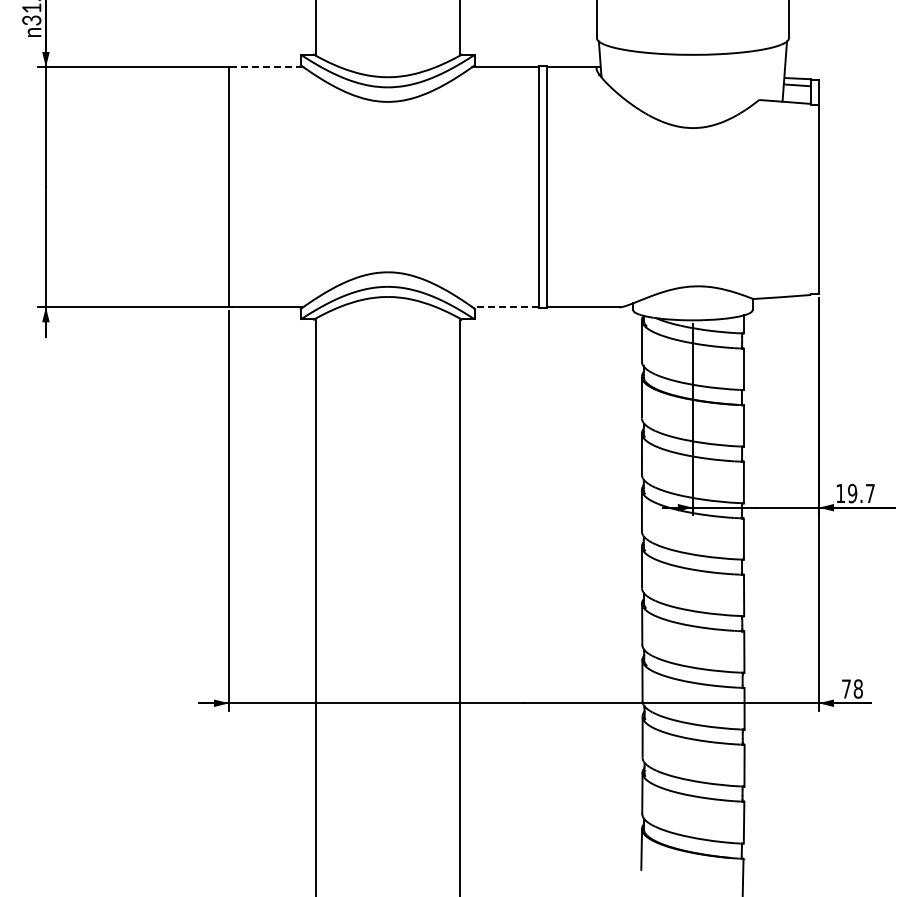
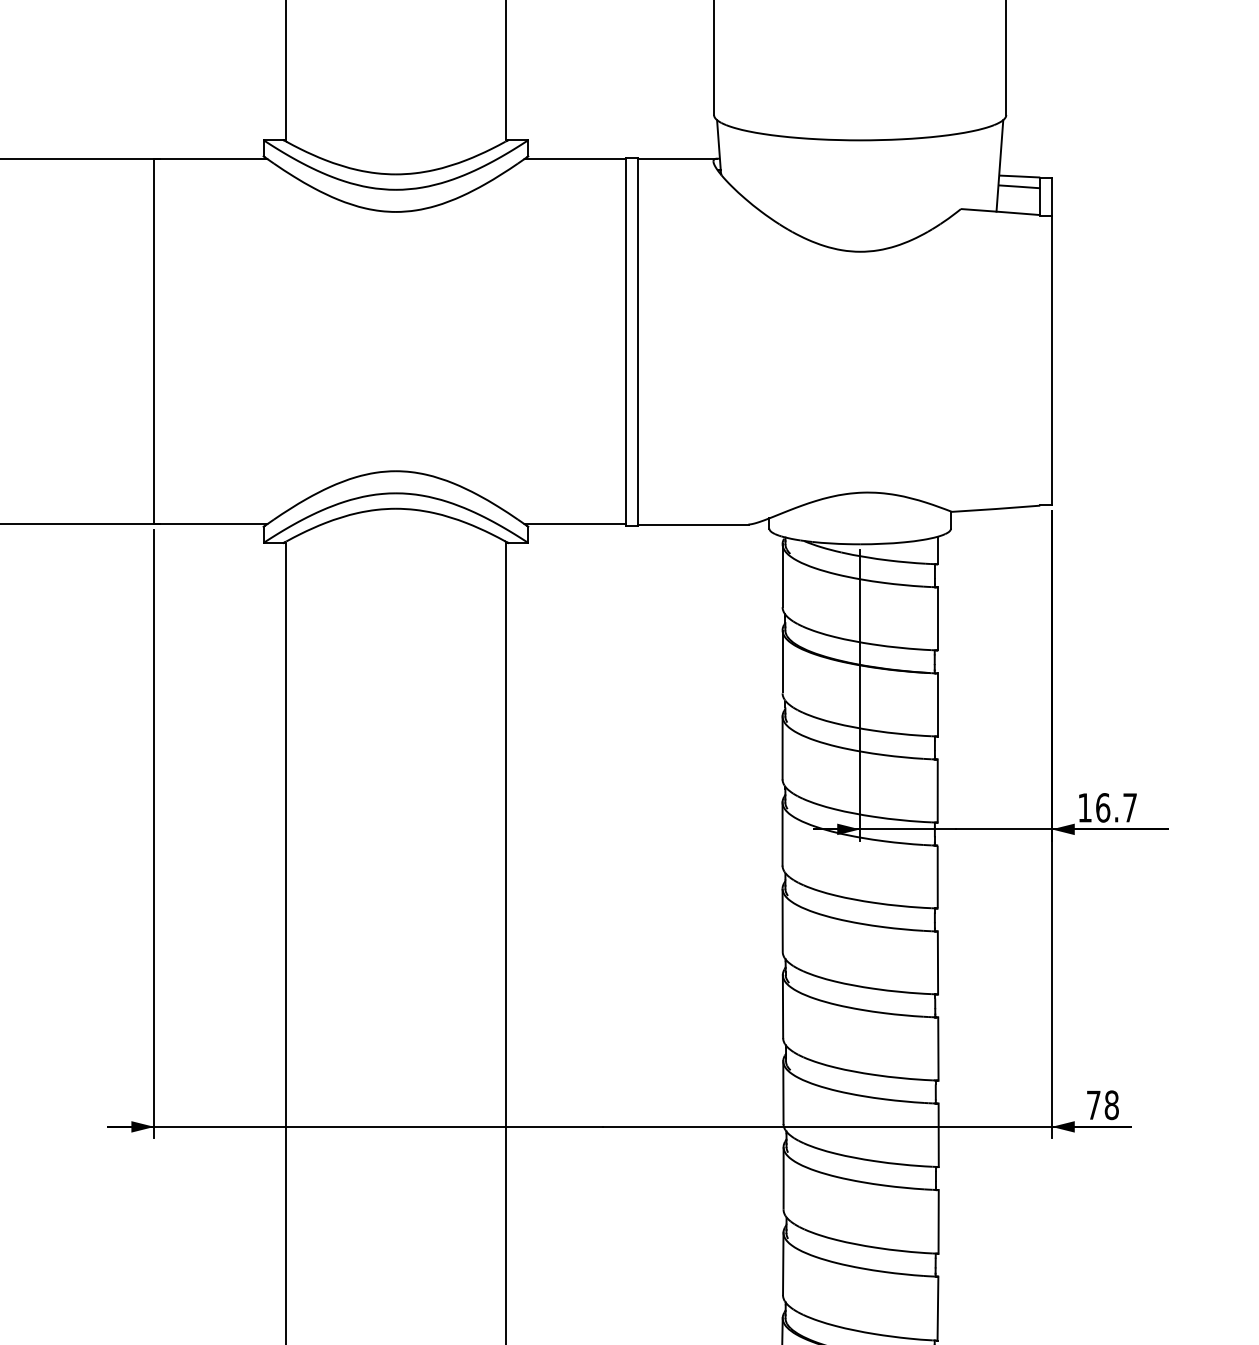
line: (265, 67) -> (209, 159), dashed -> solid
line: (505, 307) -> (574, 524), dashed -> solid
text: (852, 493) -> (1102, 807), 19.7 -> 16.7

